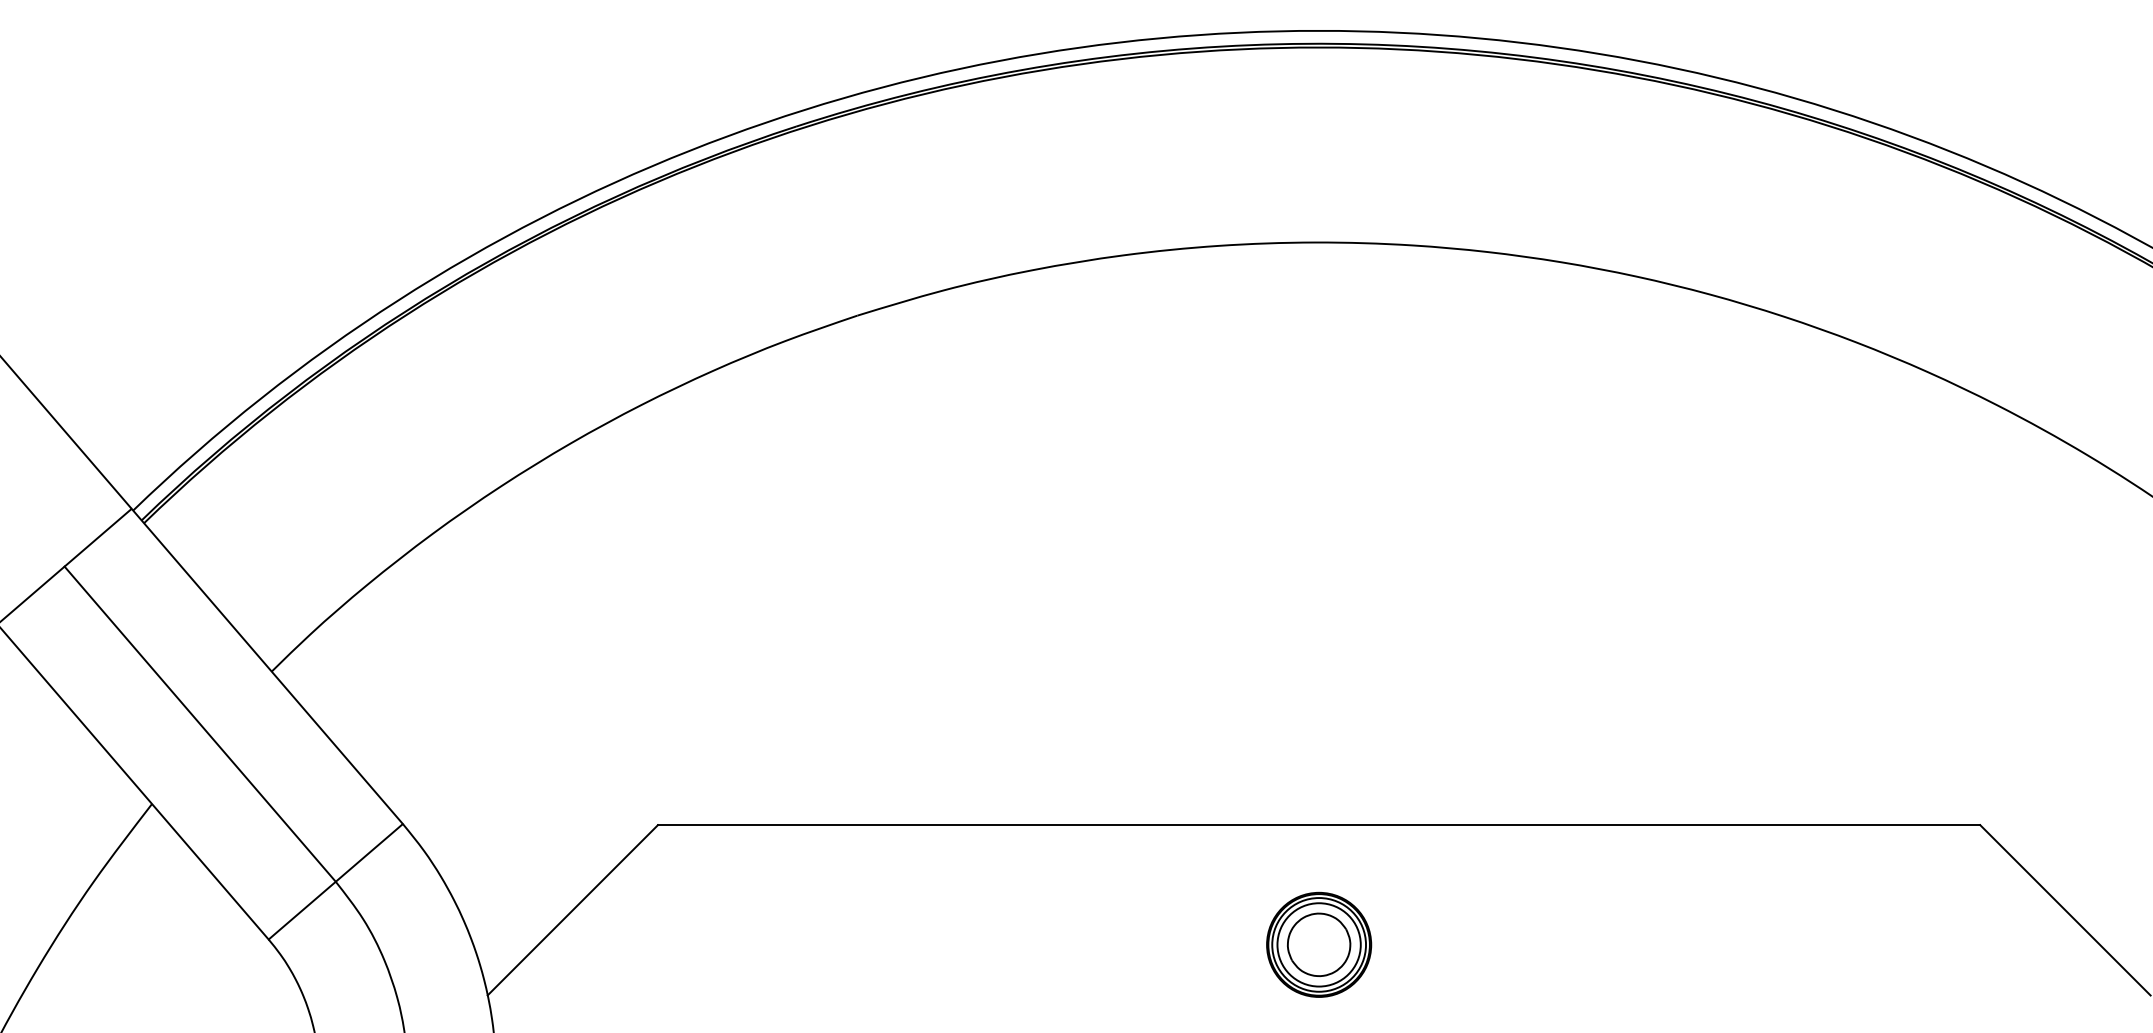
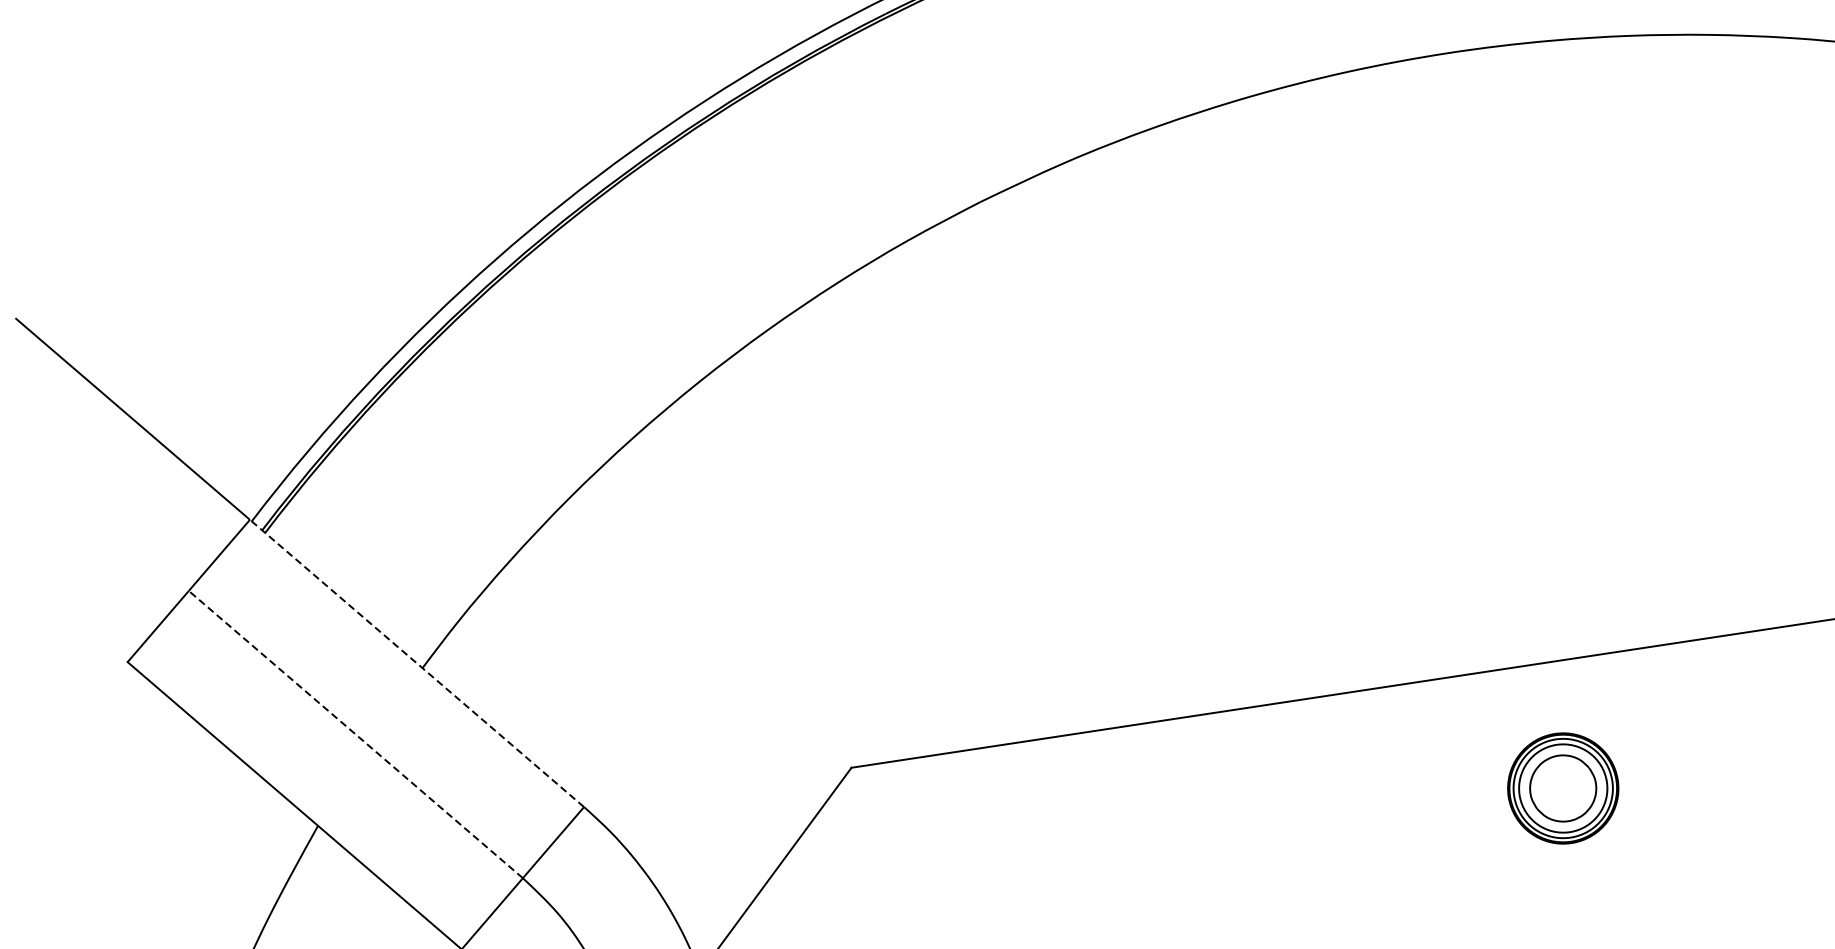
line: (267, 666) -> (417, 663), solid -> dashed
line: (200, 724) -> (356, 734), solid -> dashed

